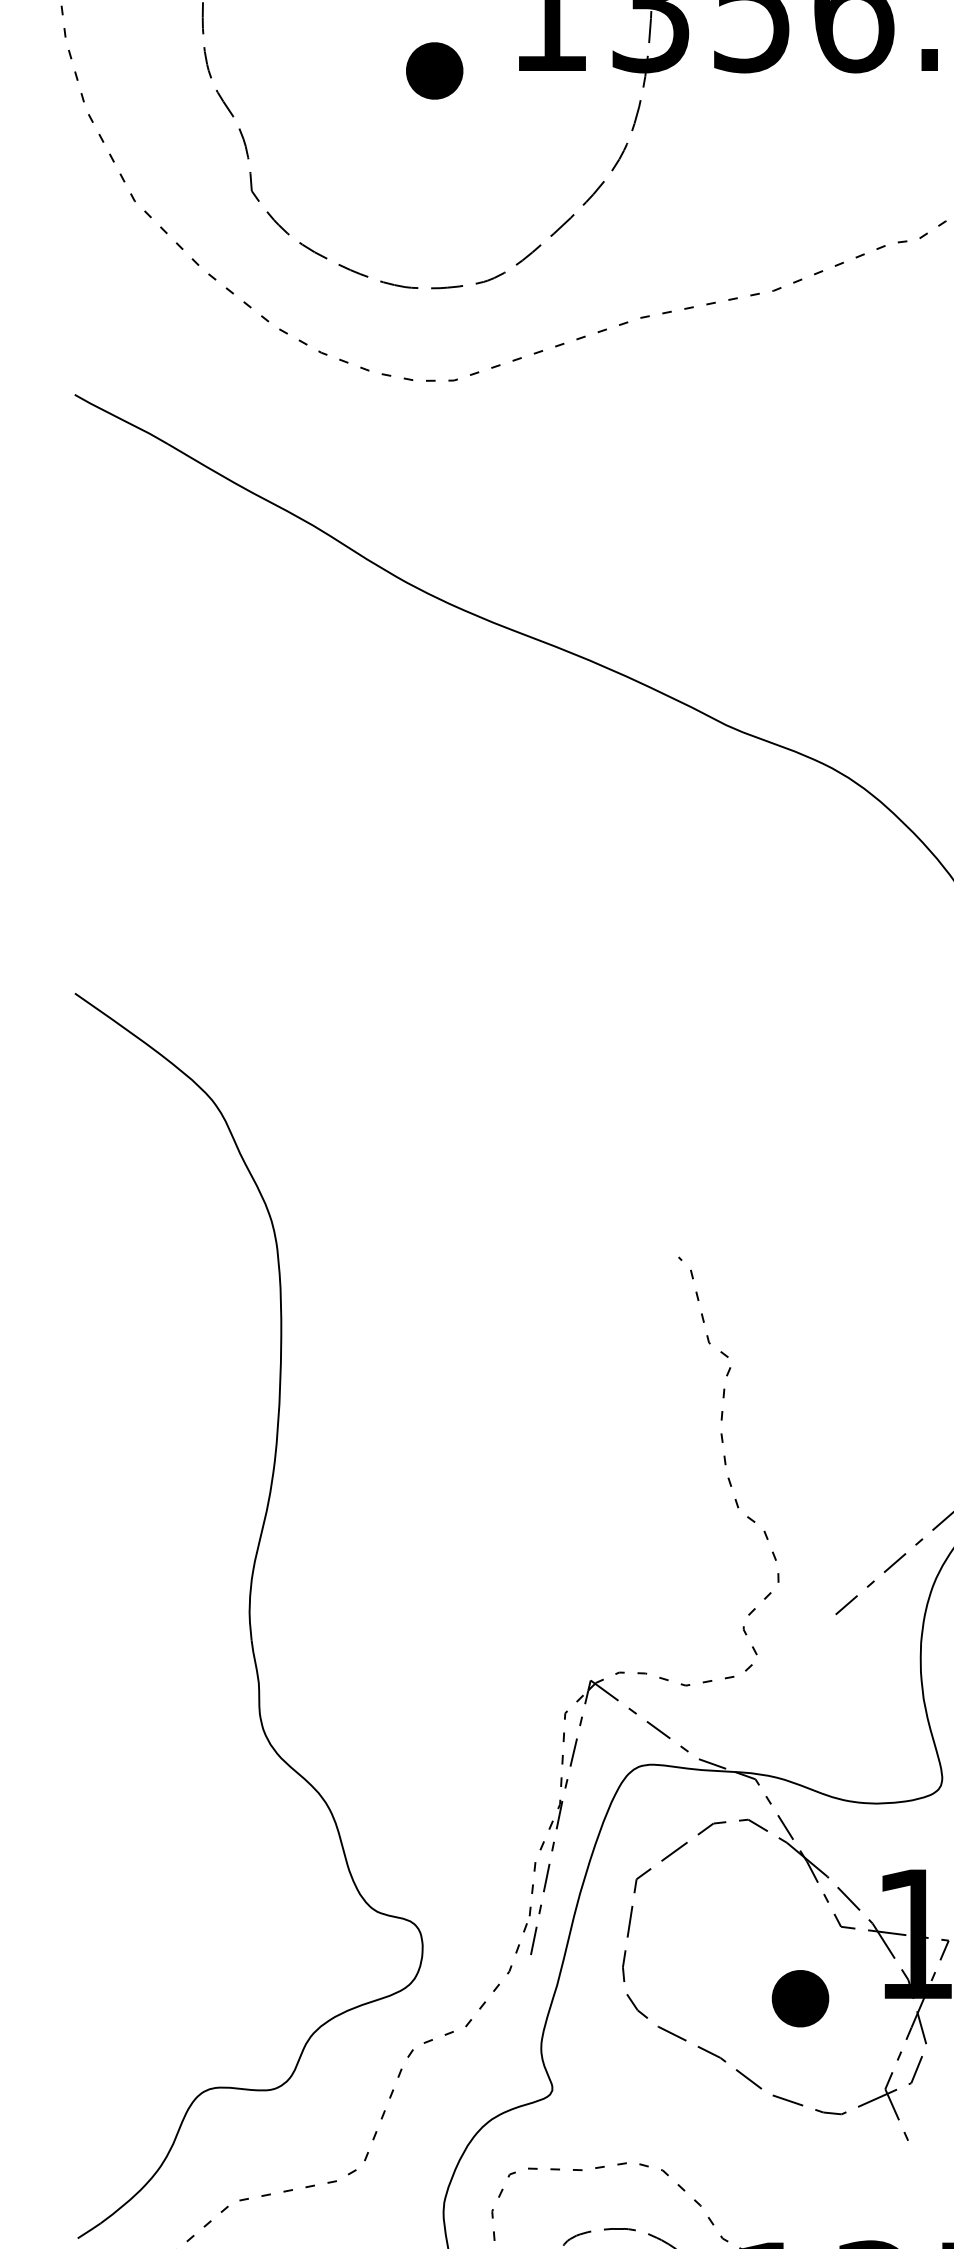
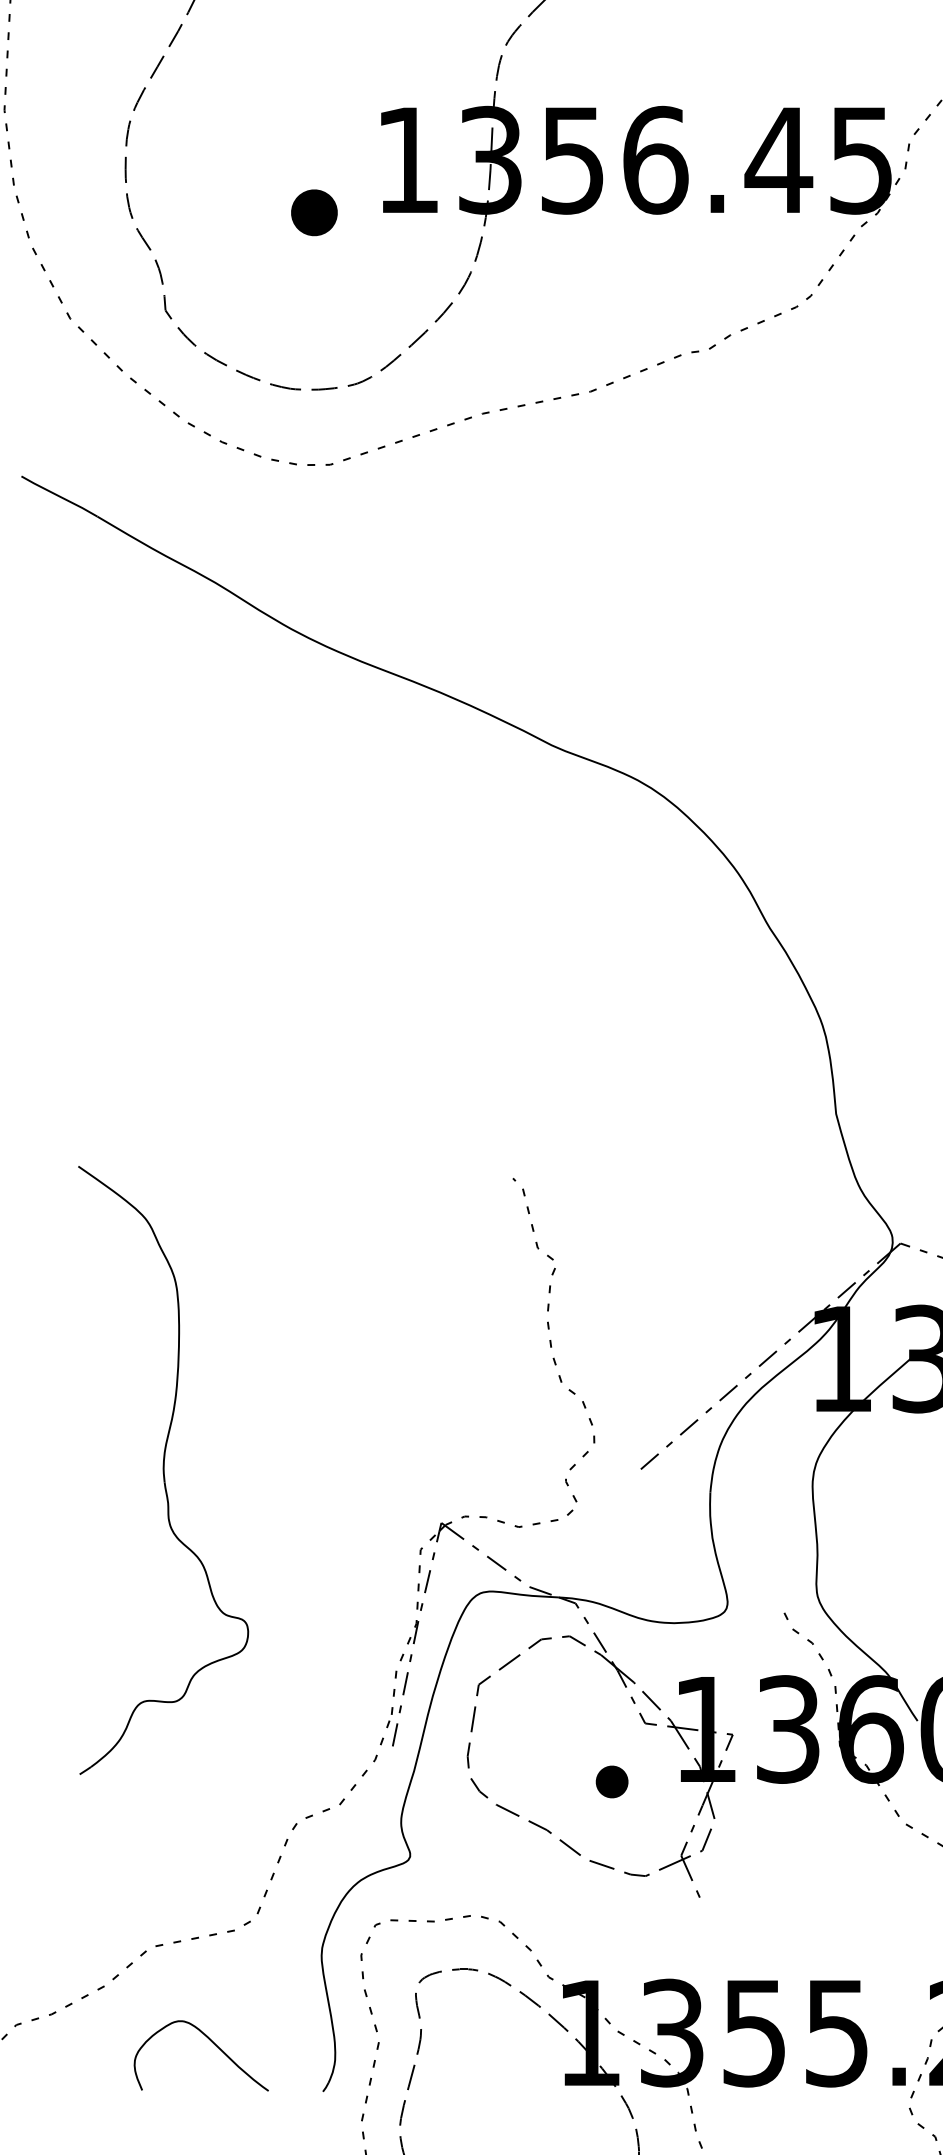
part: (249, 1616) -> (163, 1470), size x0.6
part: (799, 1998) -> (611, 1781), size x0.7

